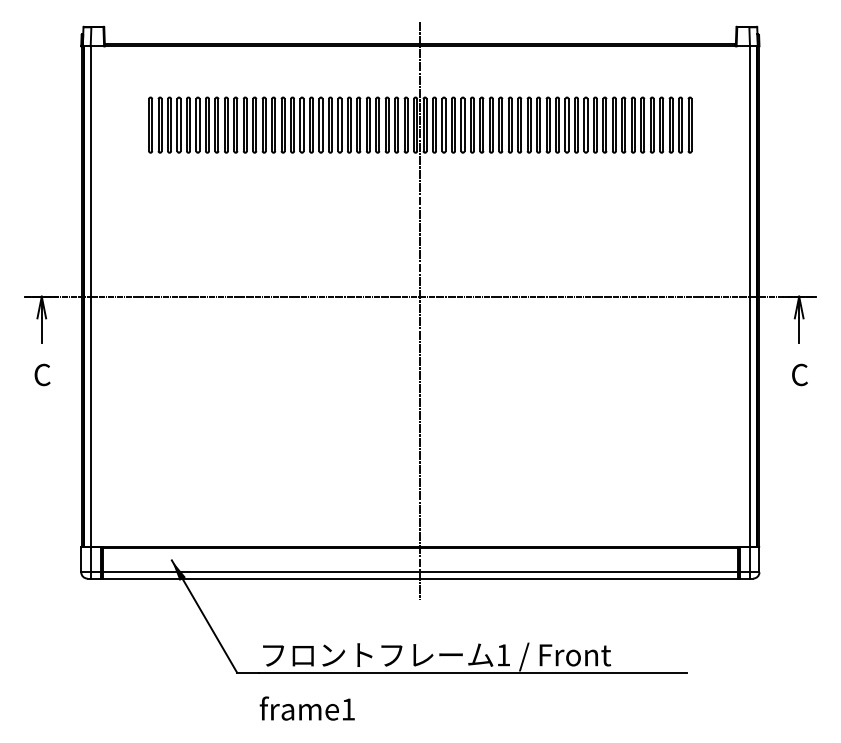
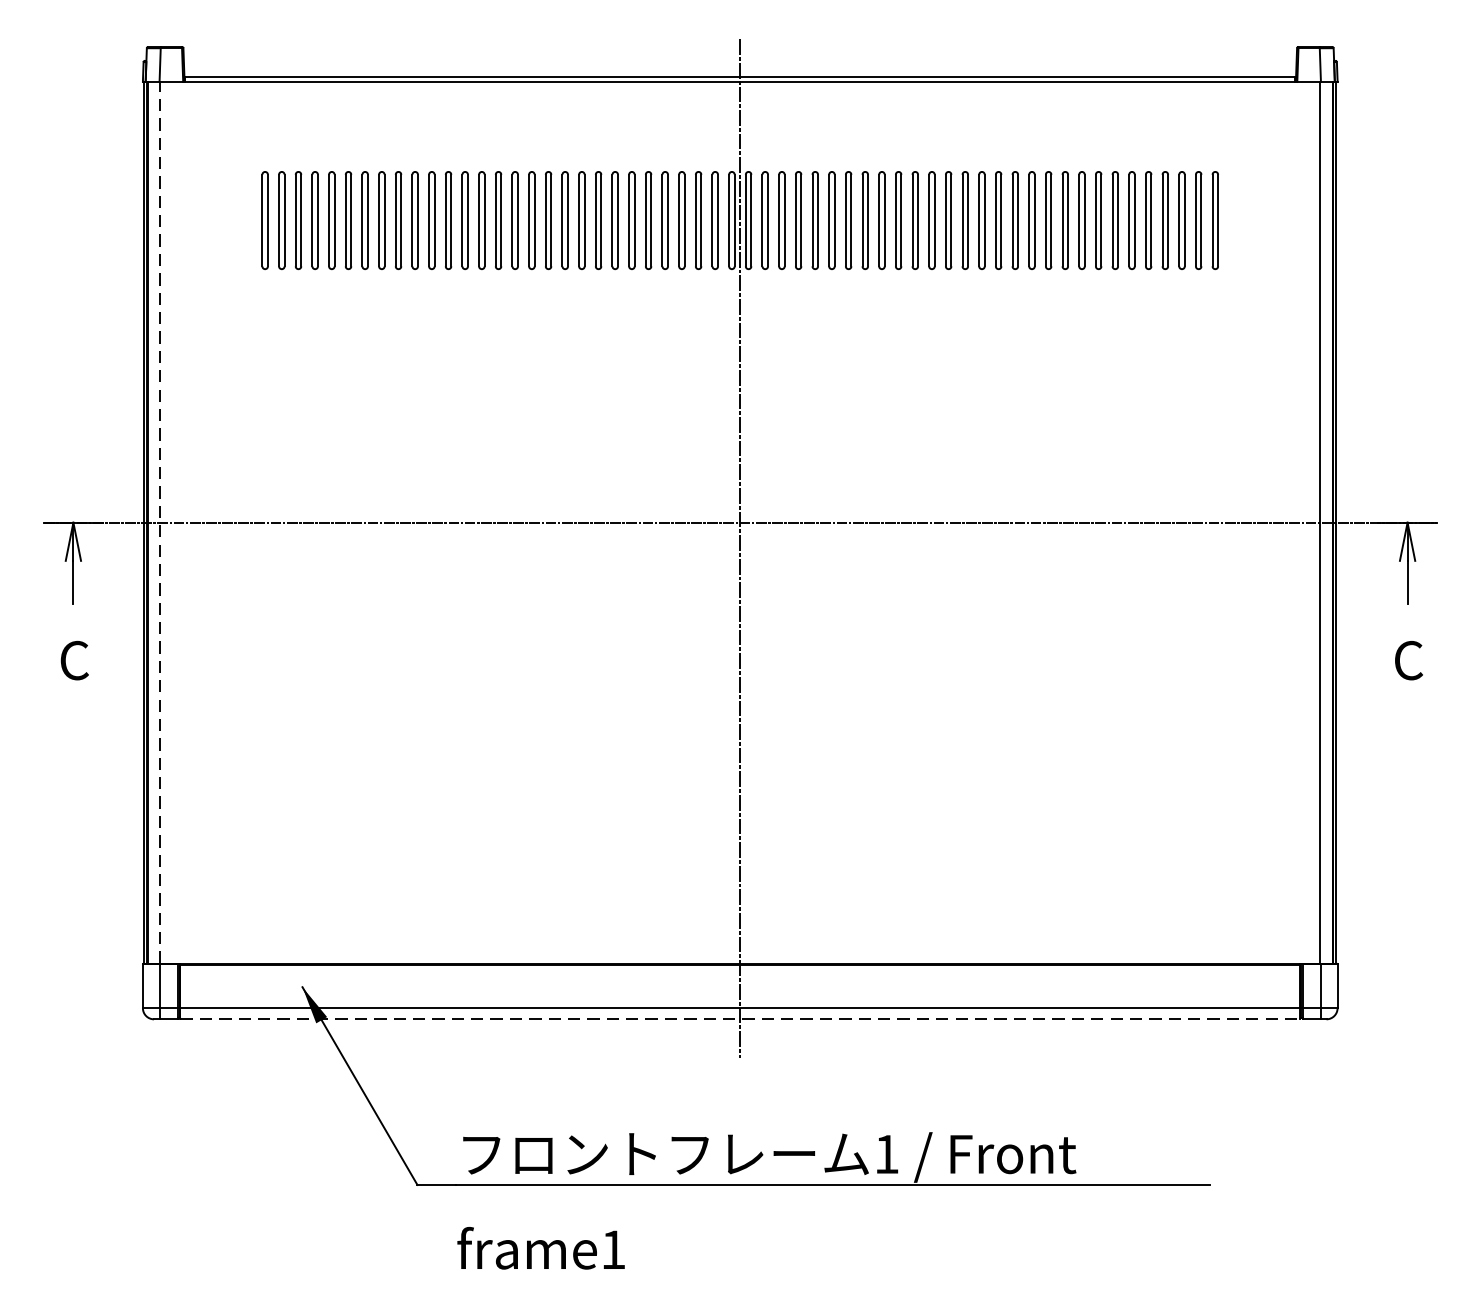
line: (91, 296) -> (160, 522), solid -> dashed
line: (420, 578) -> (740, 1019), solid -> dashed

